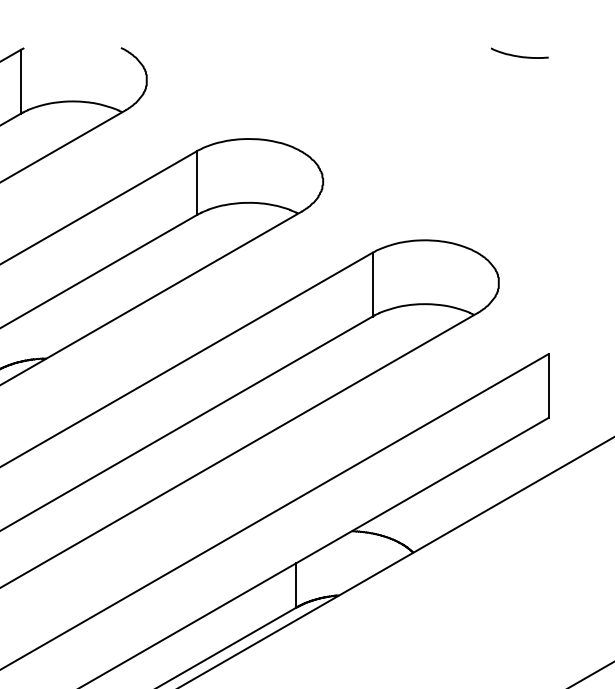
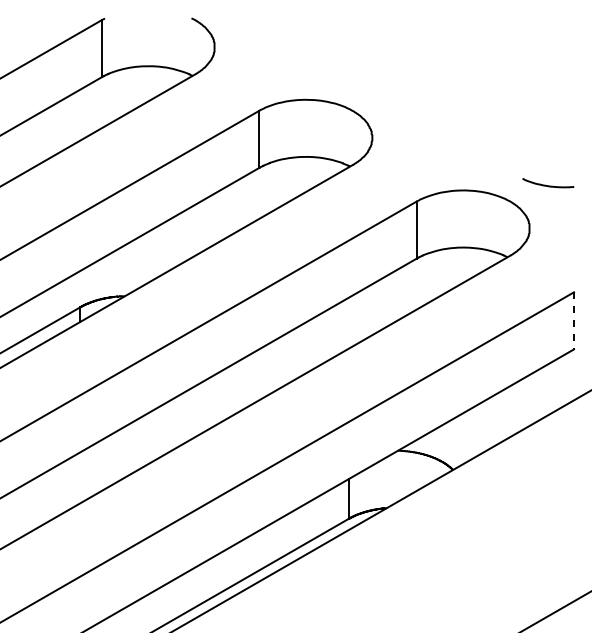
curve: (520, 55) -> (548, 185), moved
line: (547, 385) -> (573, 320), solid -> dashed

